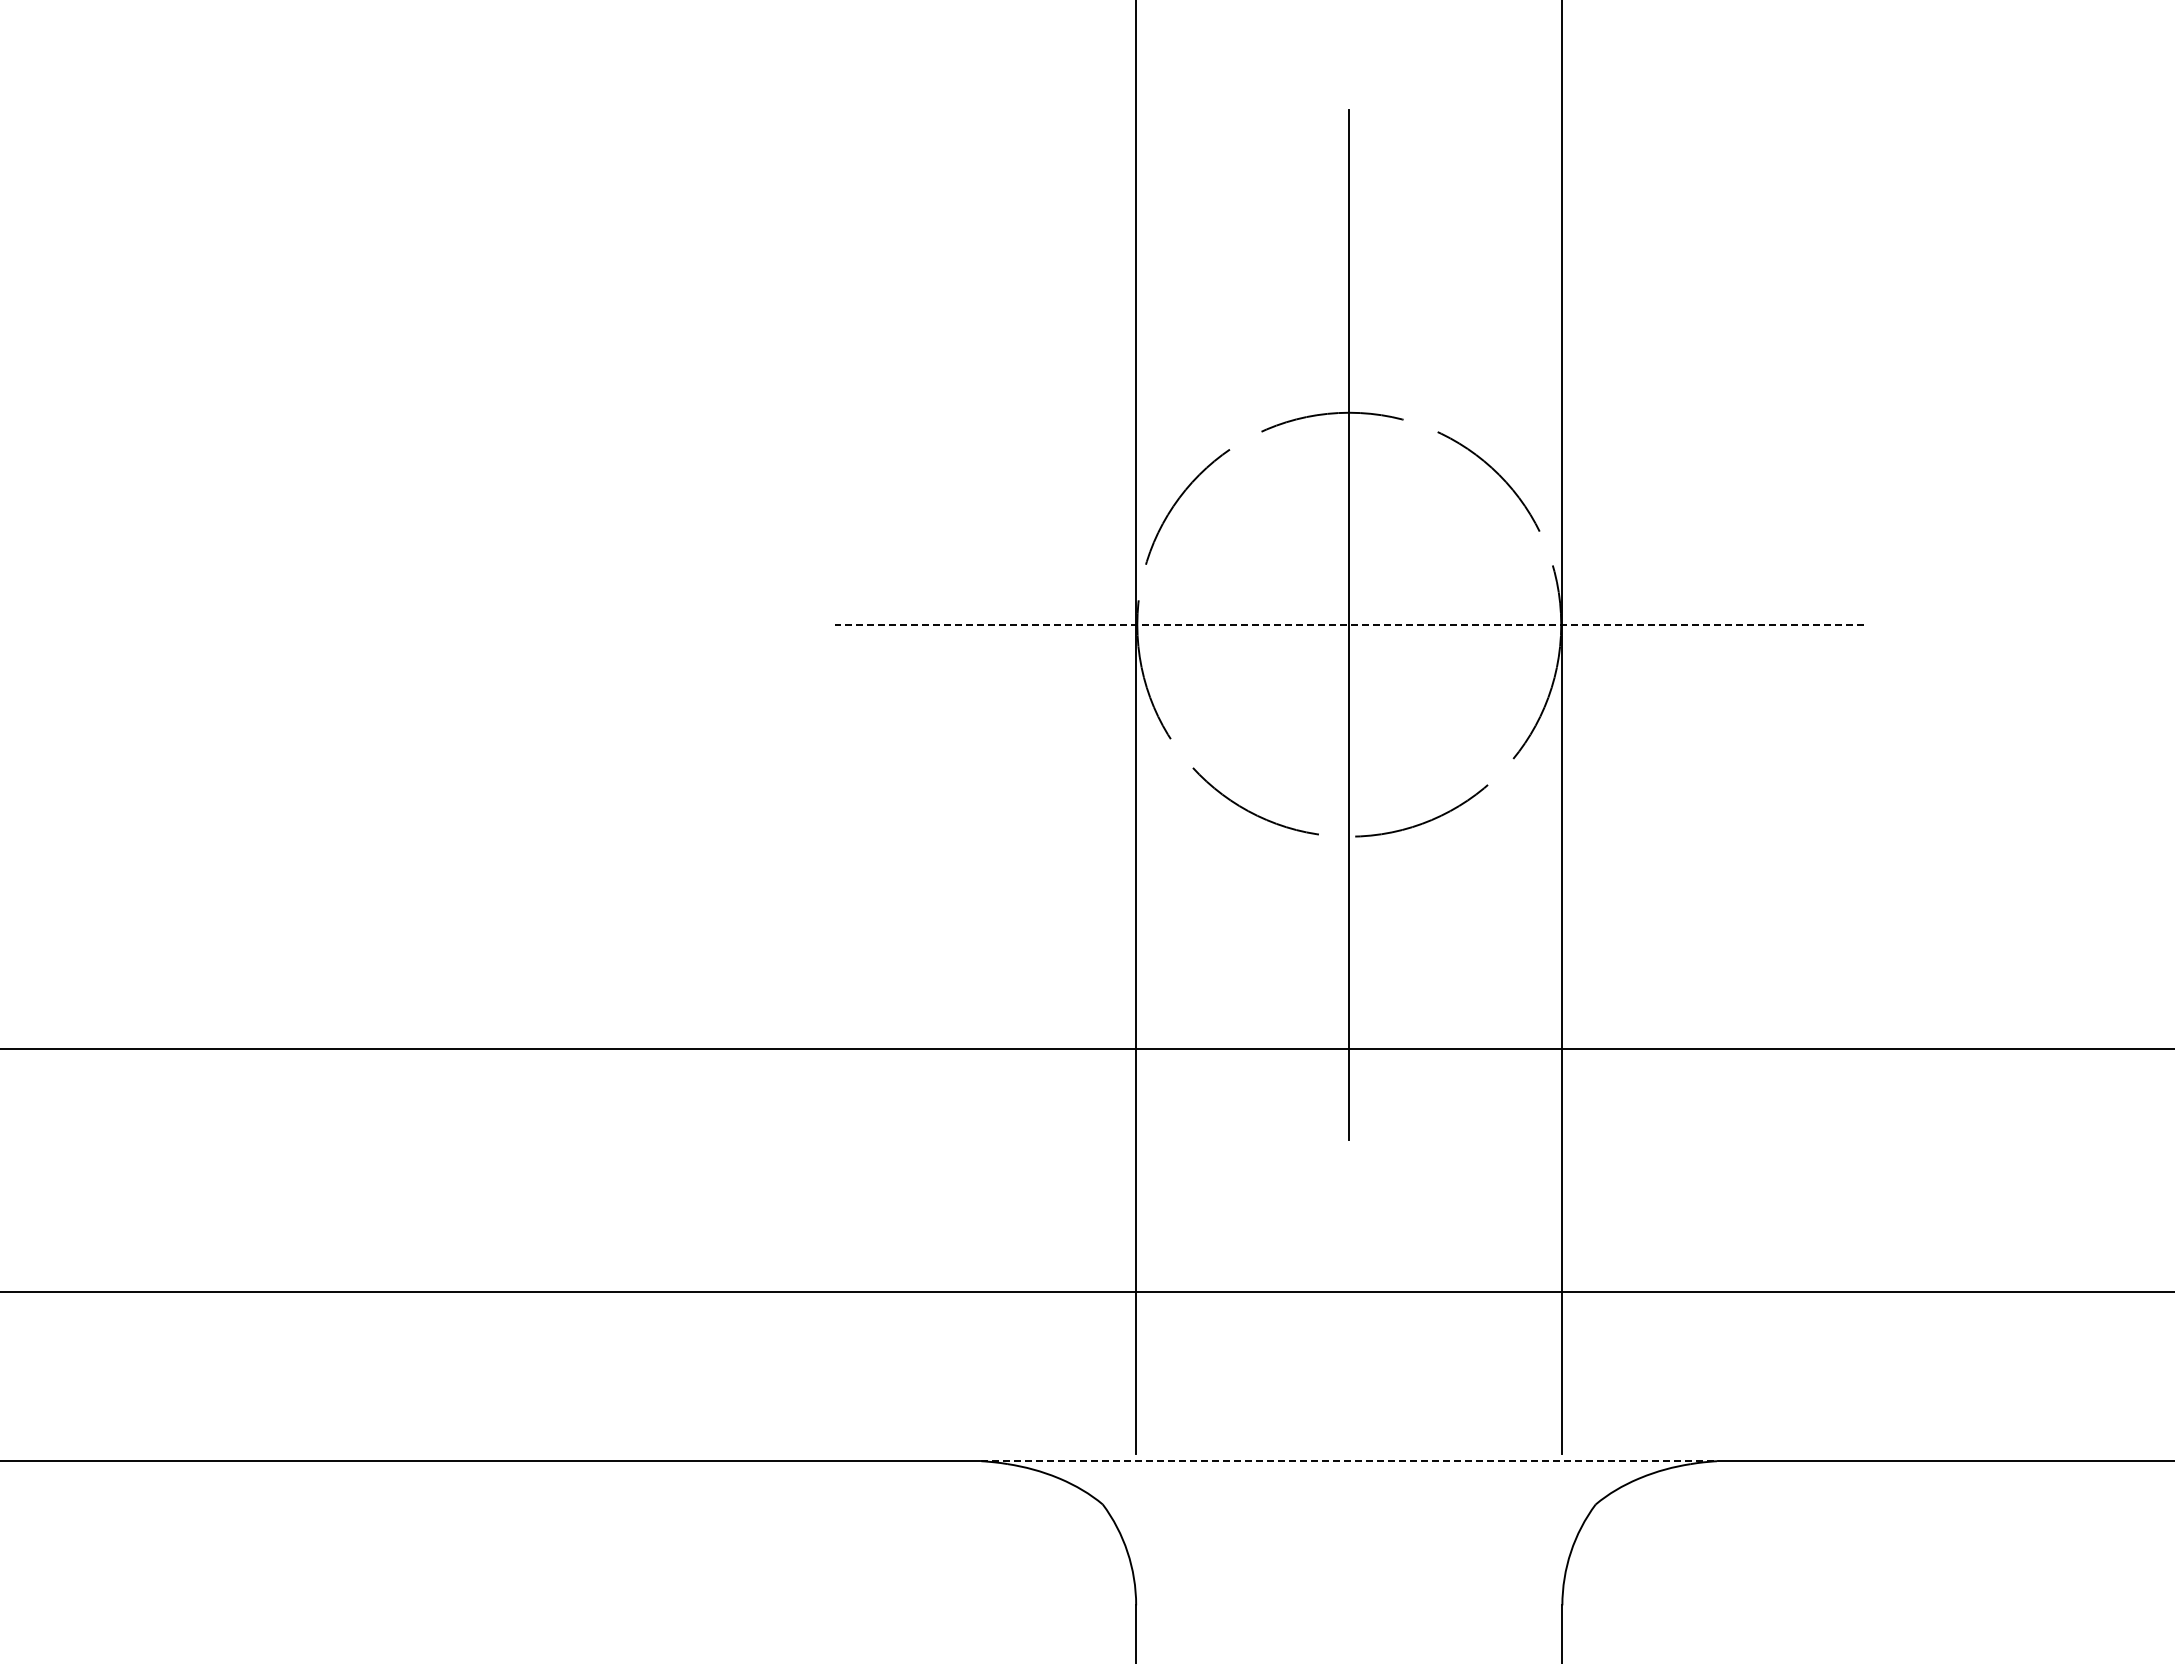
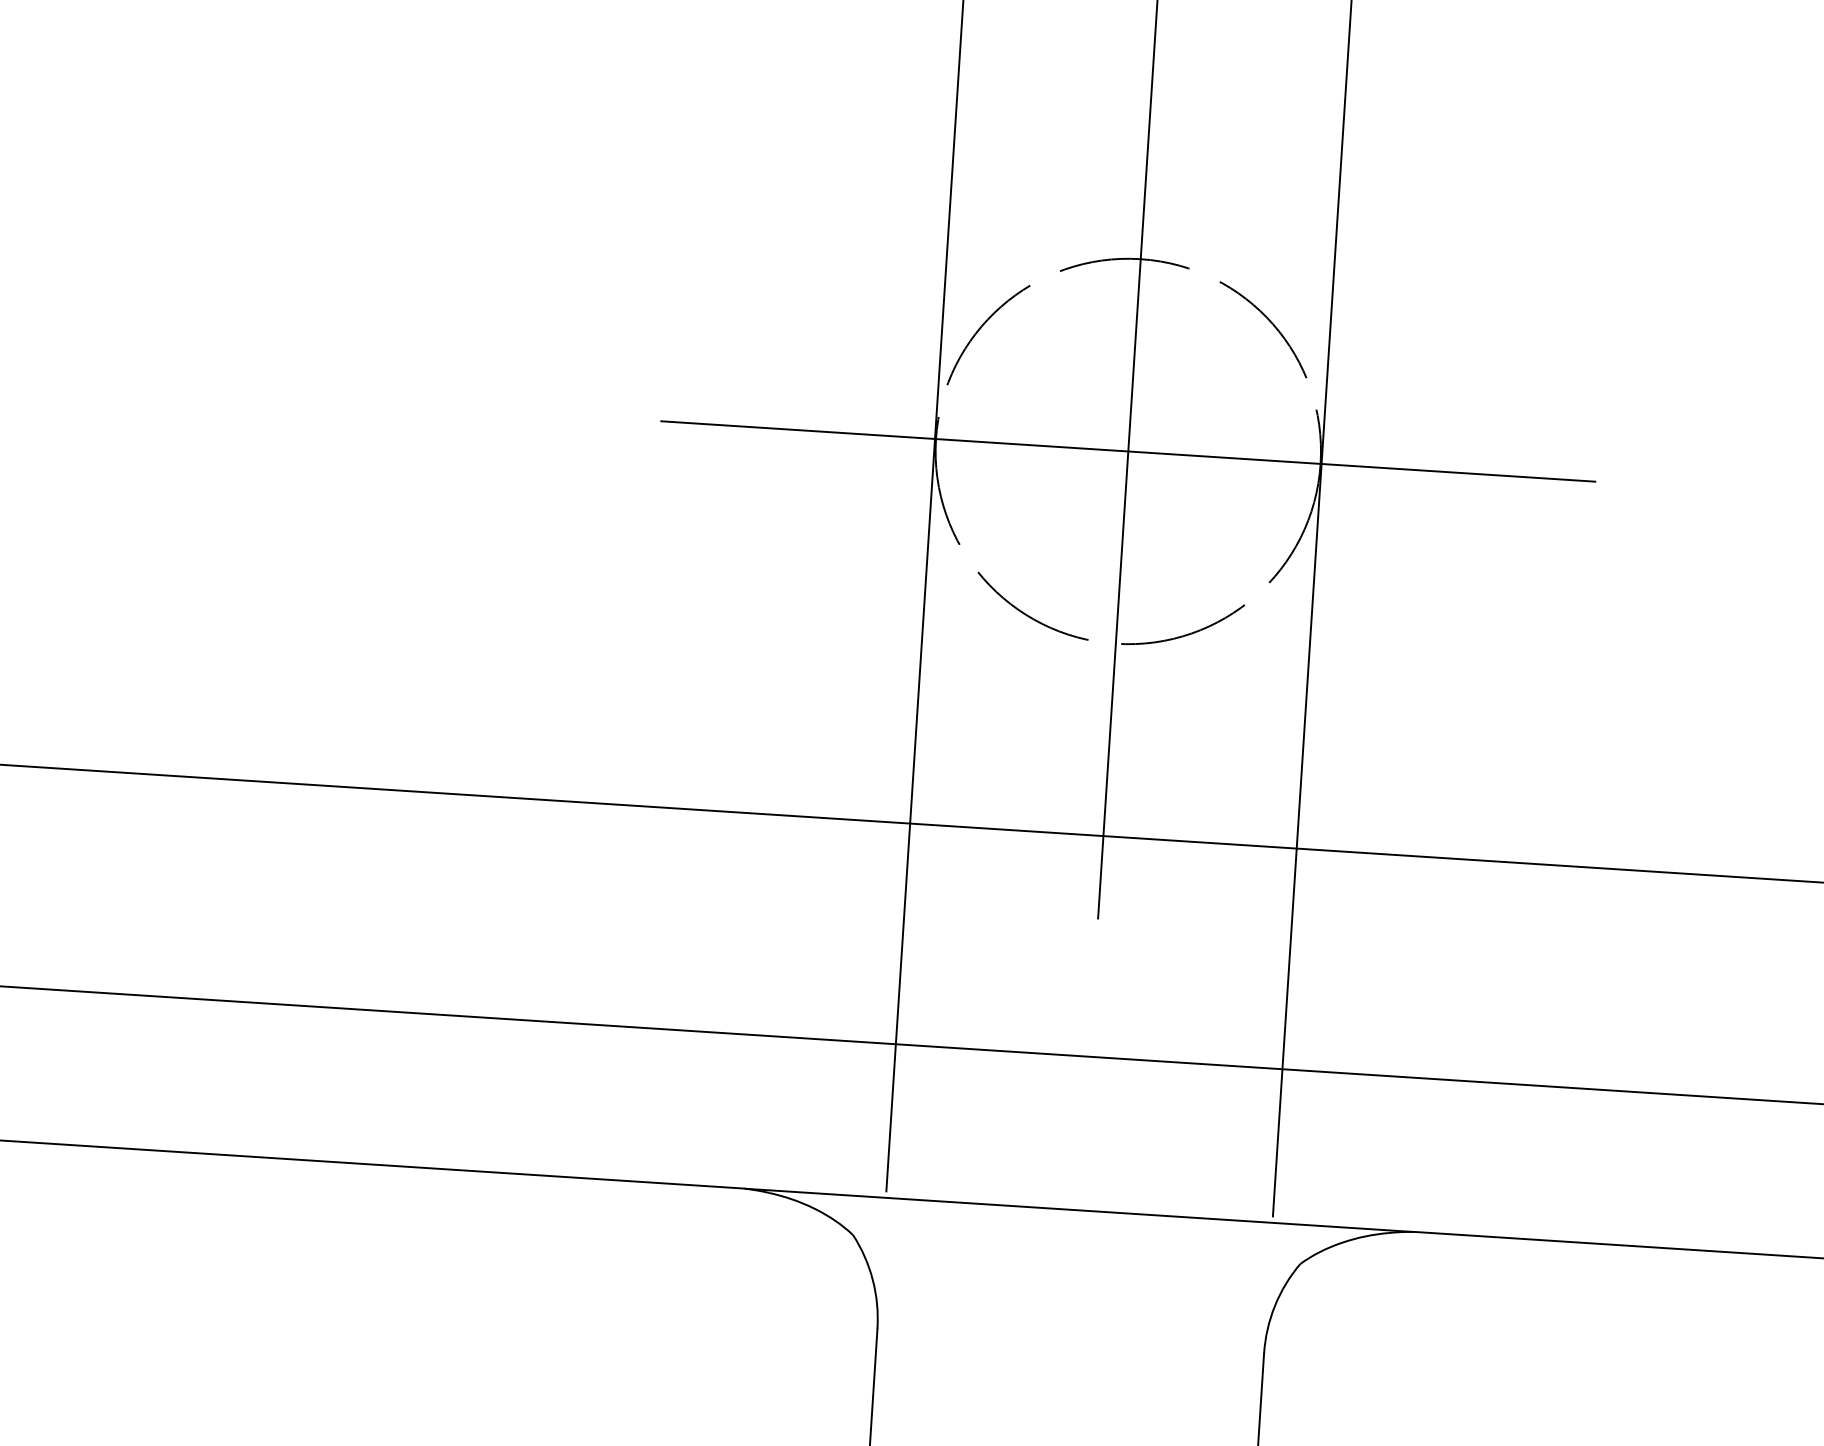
line: (1349, 624) -> (1128, 451), dashed -> solid
line: (1349, 1461) -> (1079, 1210), dashed -> solid

